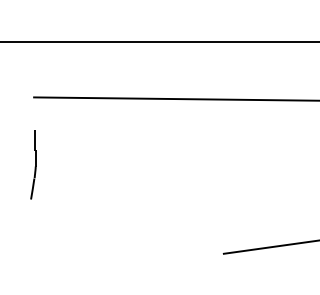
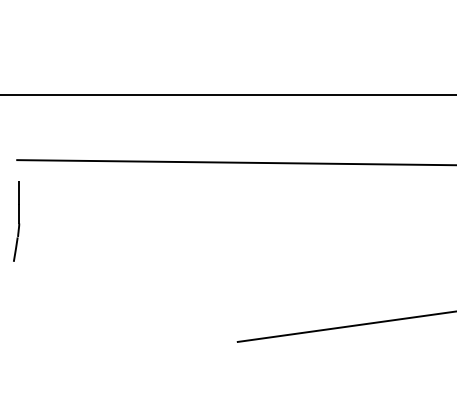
part: (33, 164) -> (16, 221), moved

